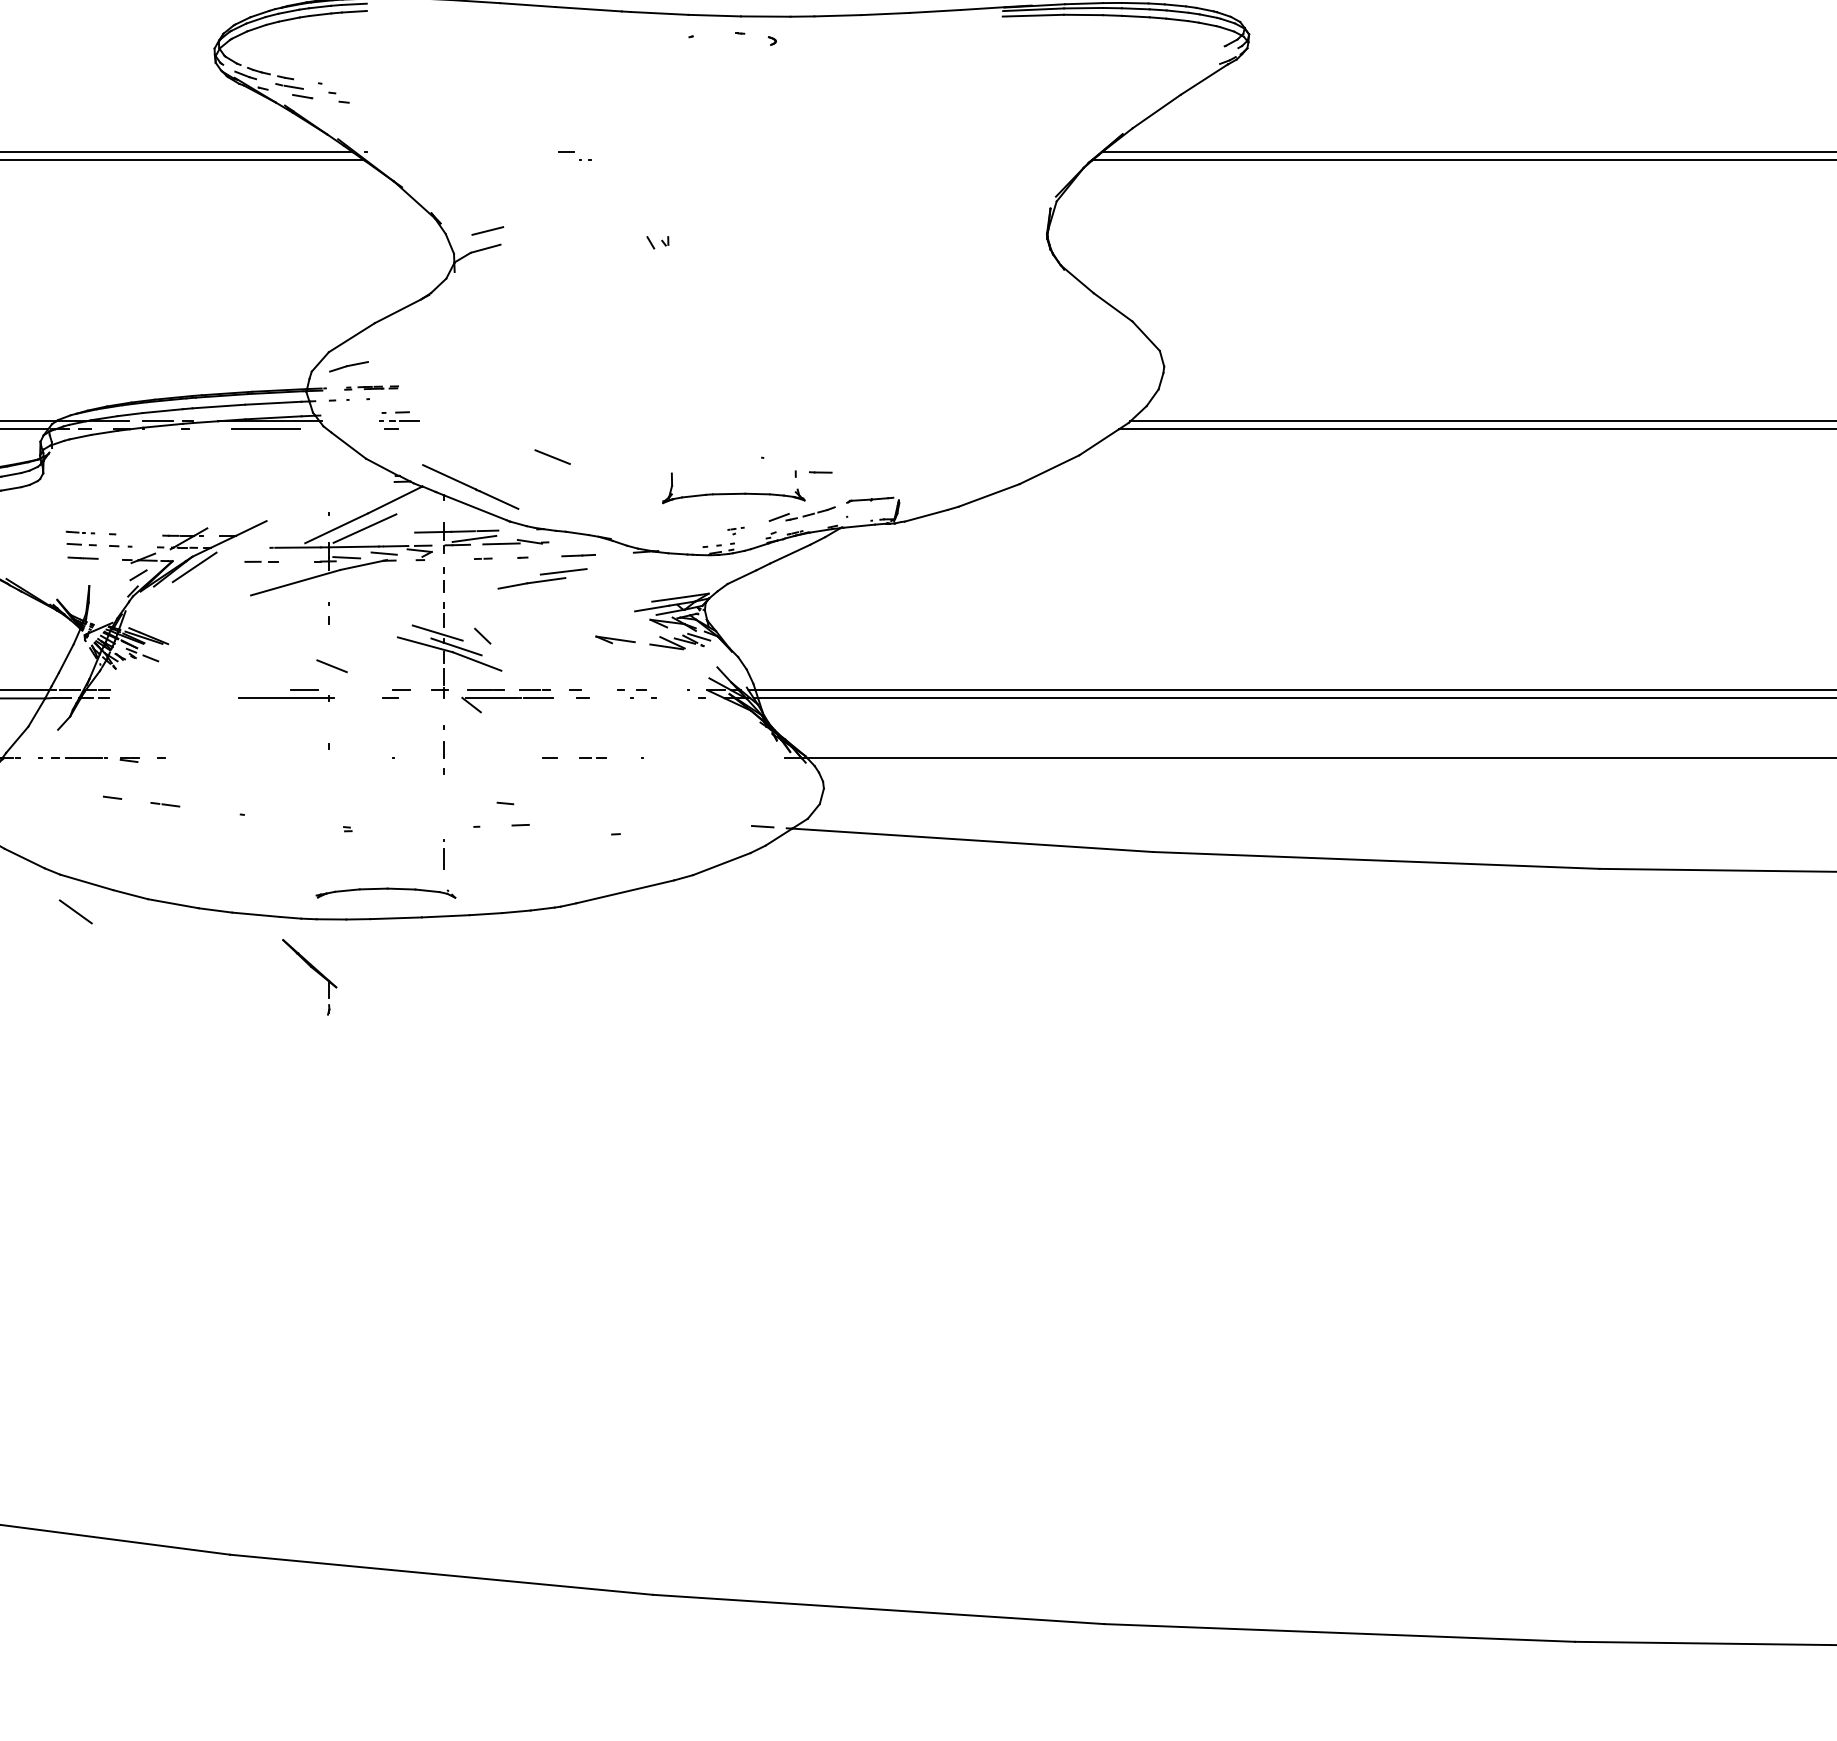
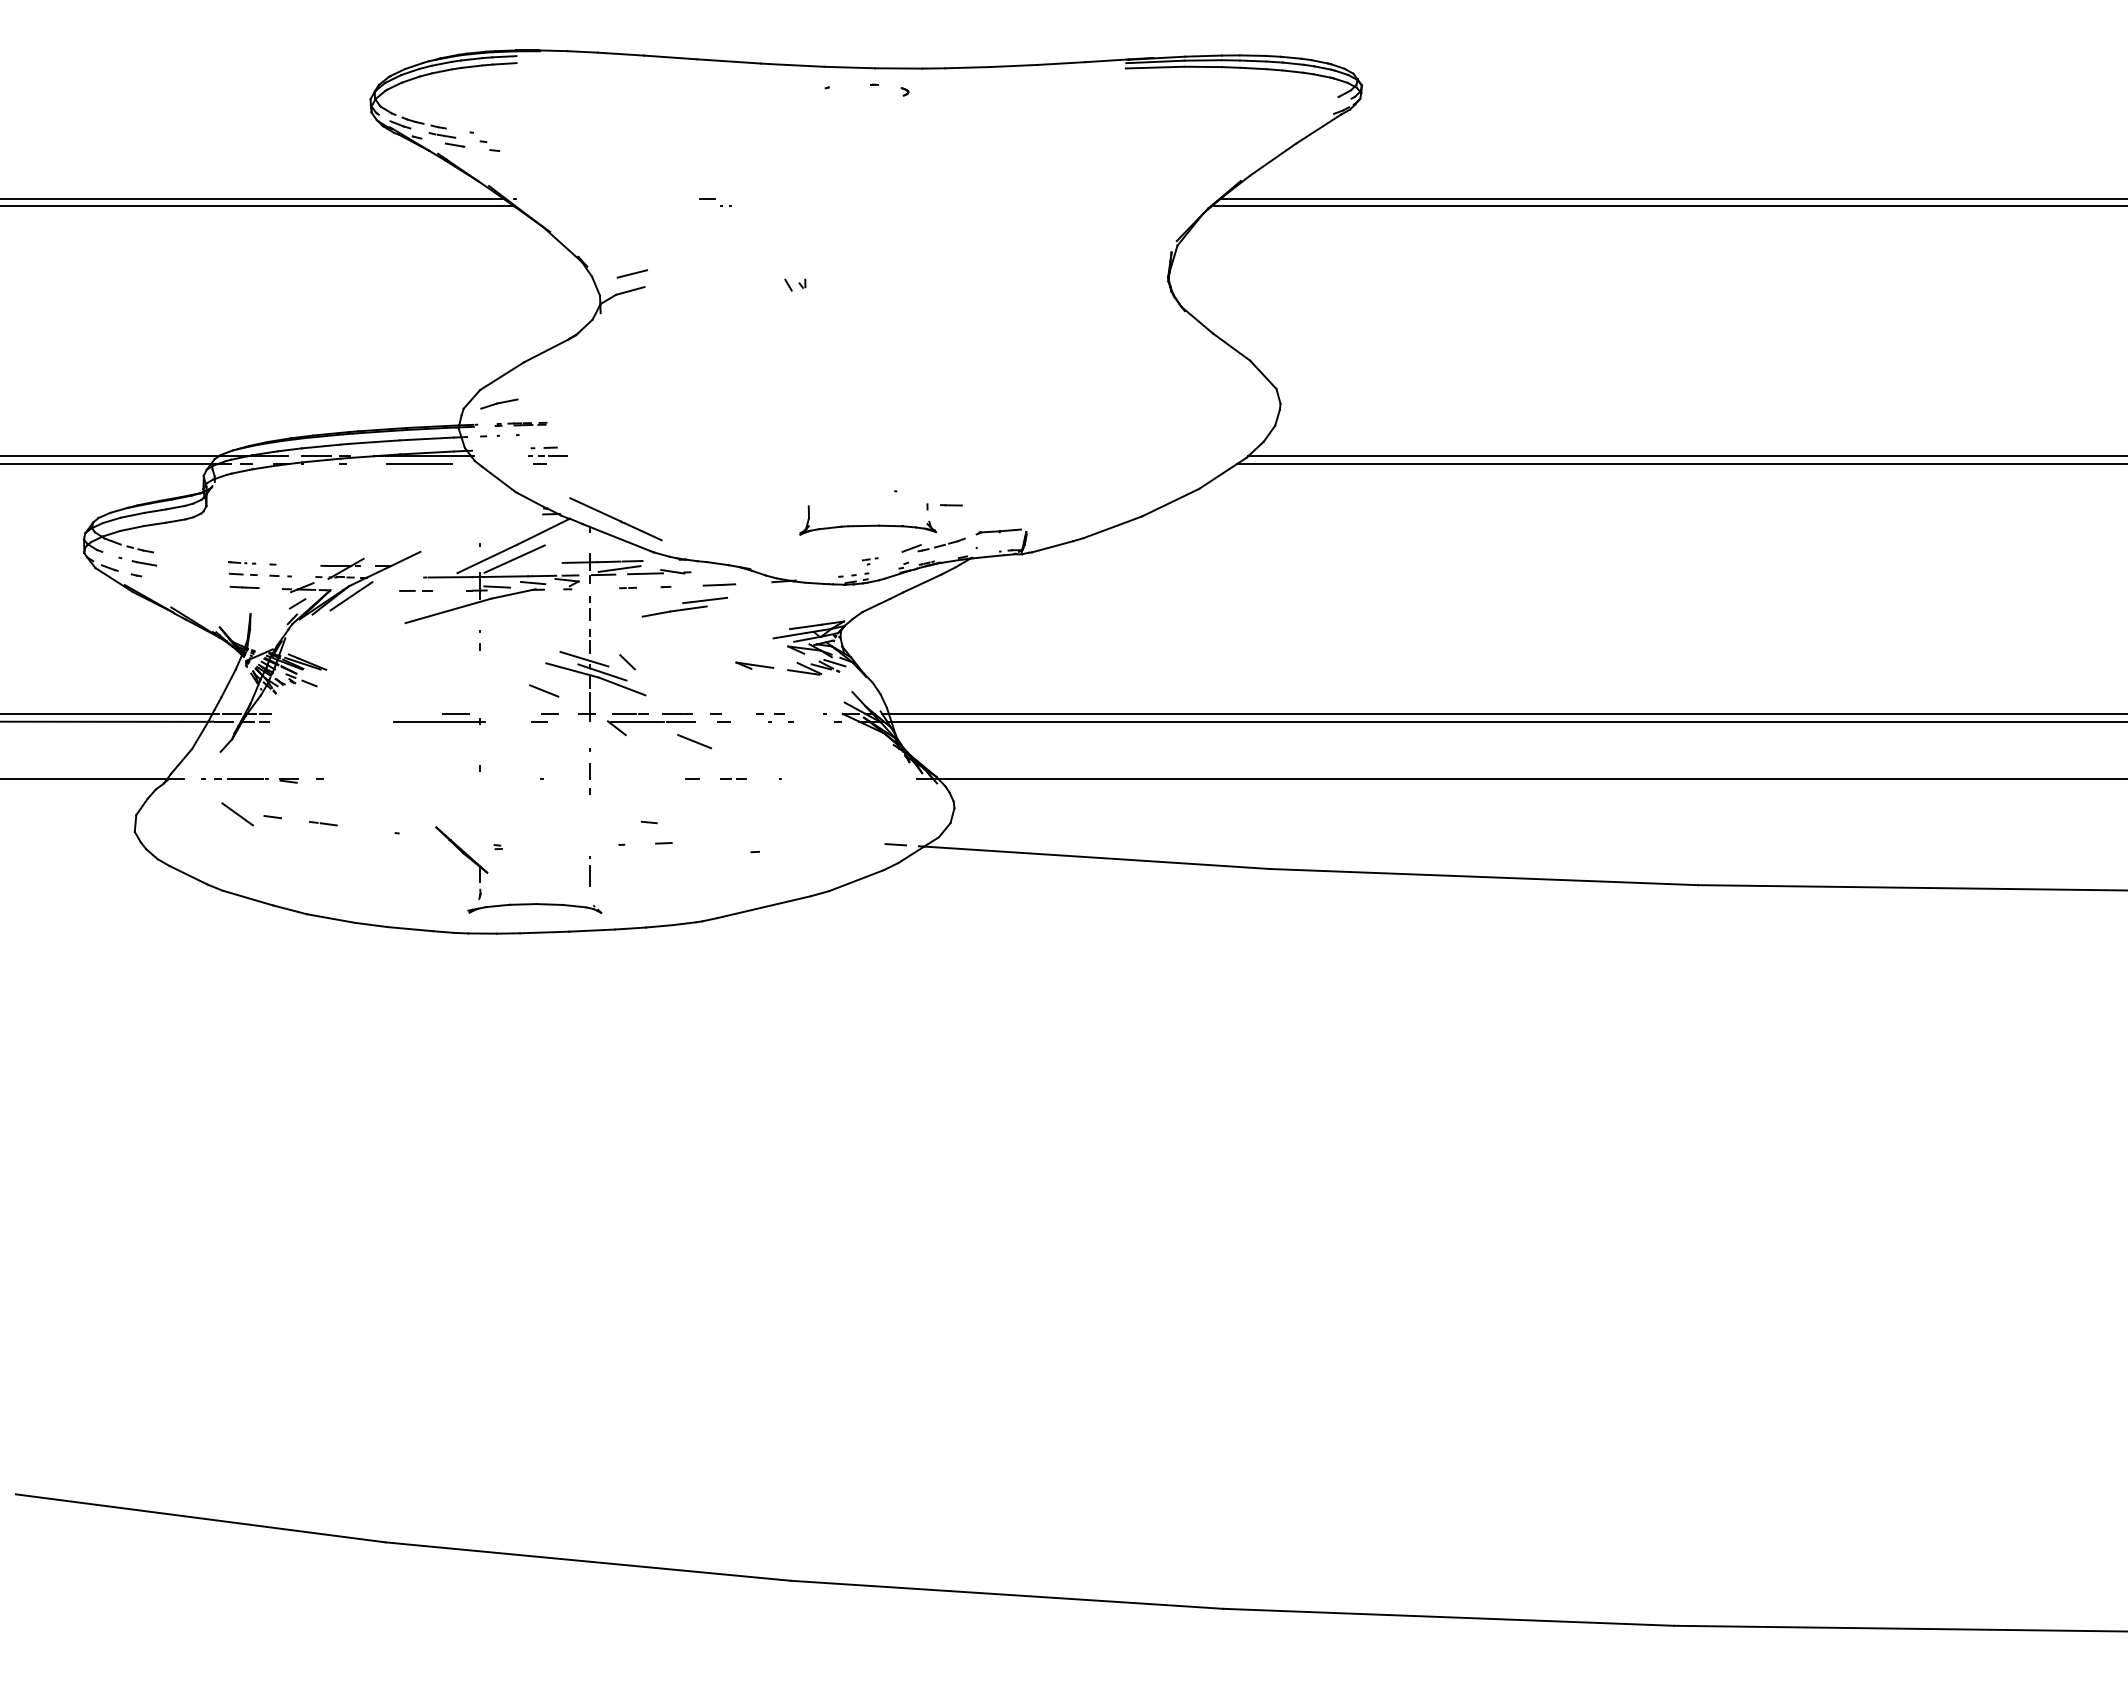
line: (552, 457) -> (694, 741), moved
line: (332, 665) -> (544, 690), moved
line: (75, 912) -> (237, 814), moved
part: (314, 971) -> (466, 857), moved

